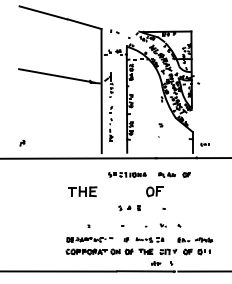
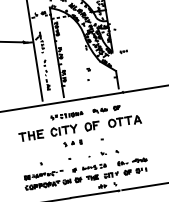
part: (204, 144) -> (123, 51), moved
part: (121, 191) -> (64, 130), added
part: (193, 191) -> (124, 121), added

